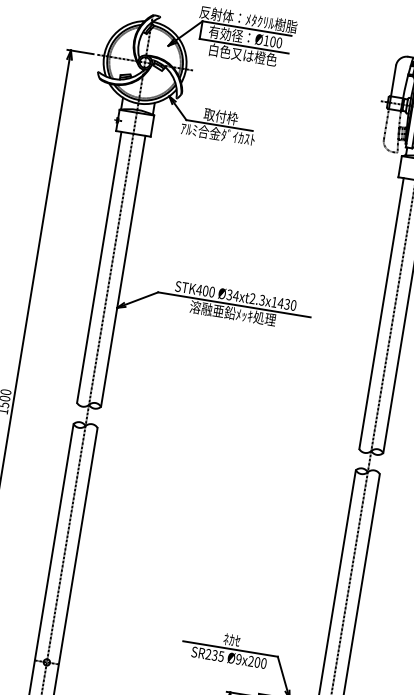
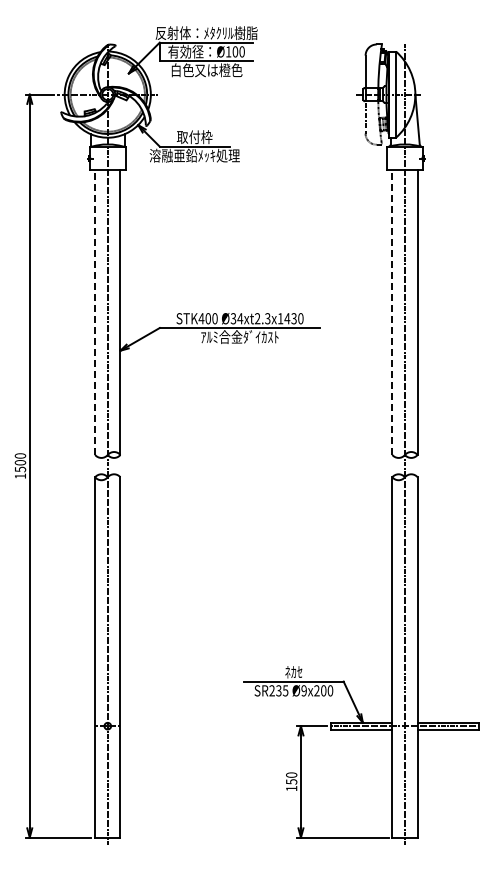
text: (217, 133) -> (194, 155), ｱﾙﾐ合金ﾀﾞｲｶｽﾄ -> 溶融亜鉛ﾒｯｷ処理
line: (99, 267) -> (95, 312), solid -> dashed
text: (233, 312) -> (240, 336), 溶融亜鉛ﾒｯｷ処理 -> ｱﾙﾐ合金ﾀﾞｲｶｽﾄ
line: (381, 313) -> (392, 312), solid -> dashed

